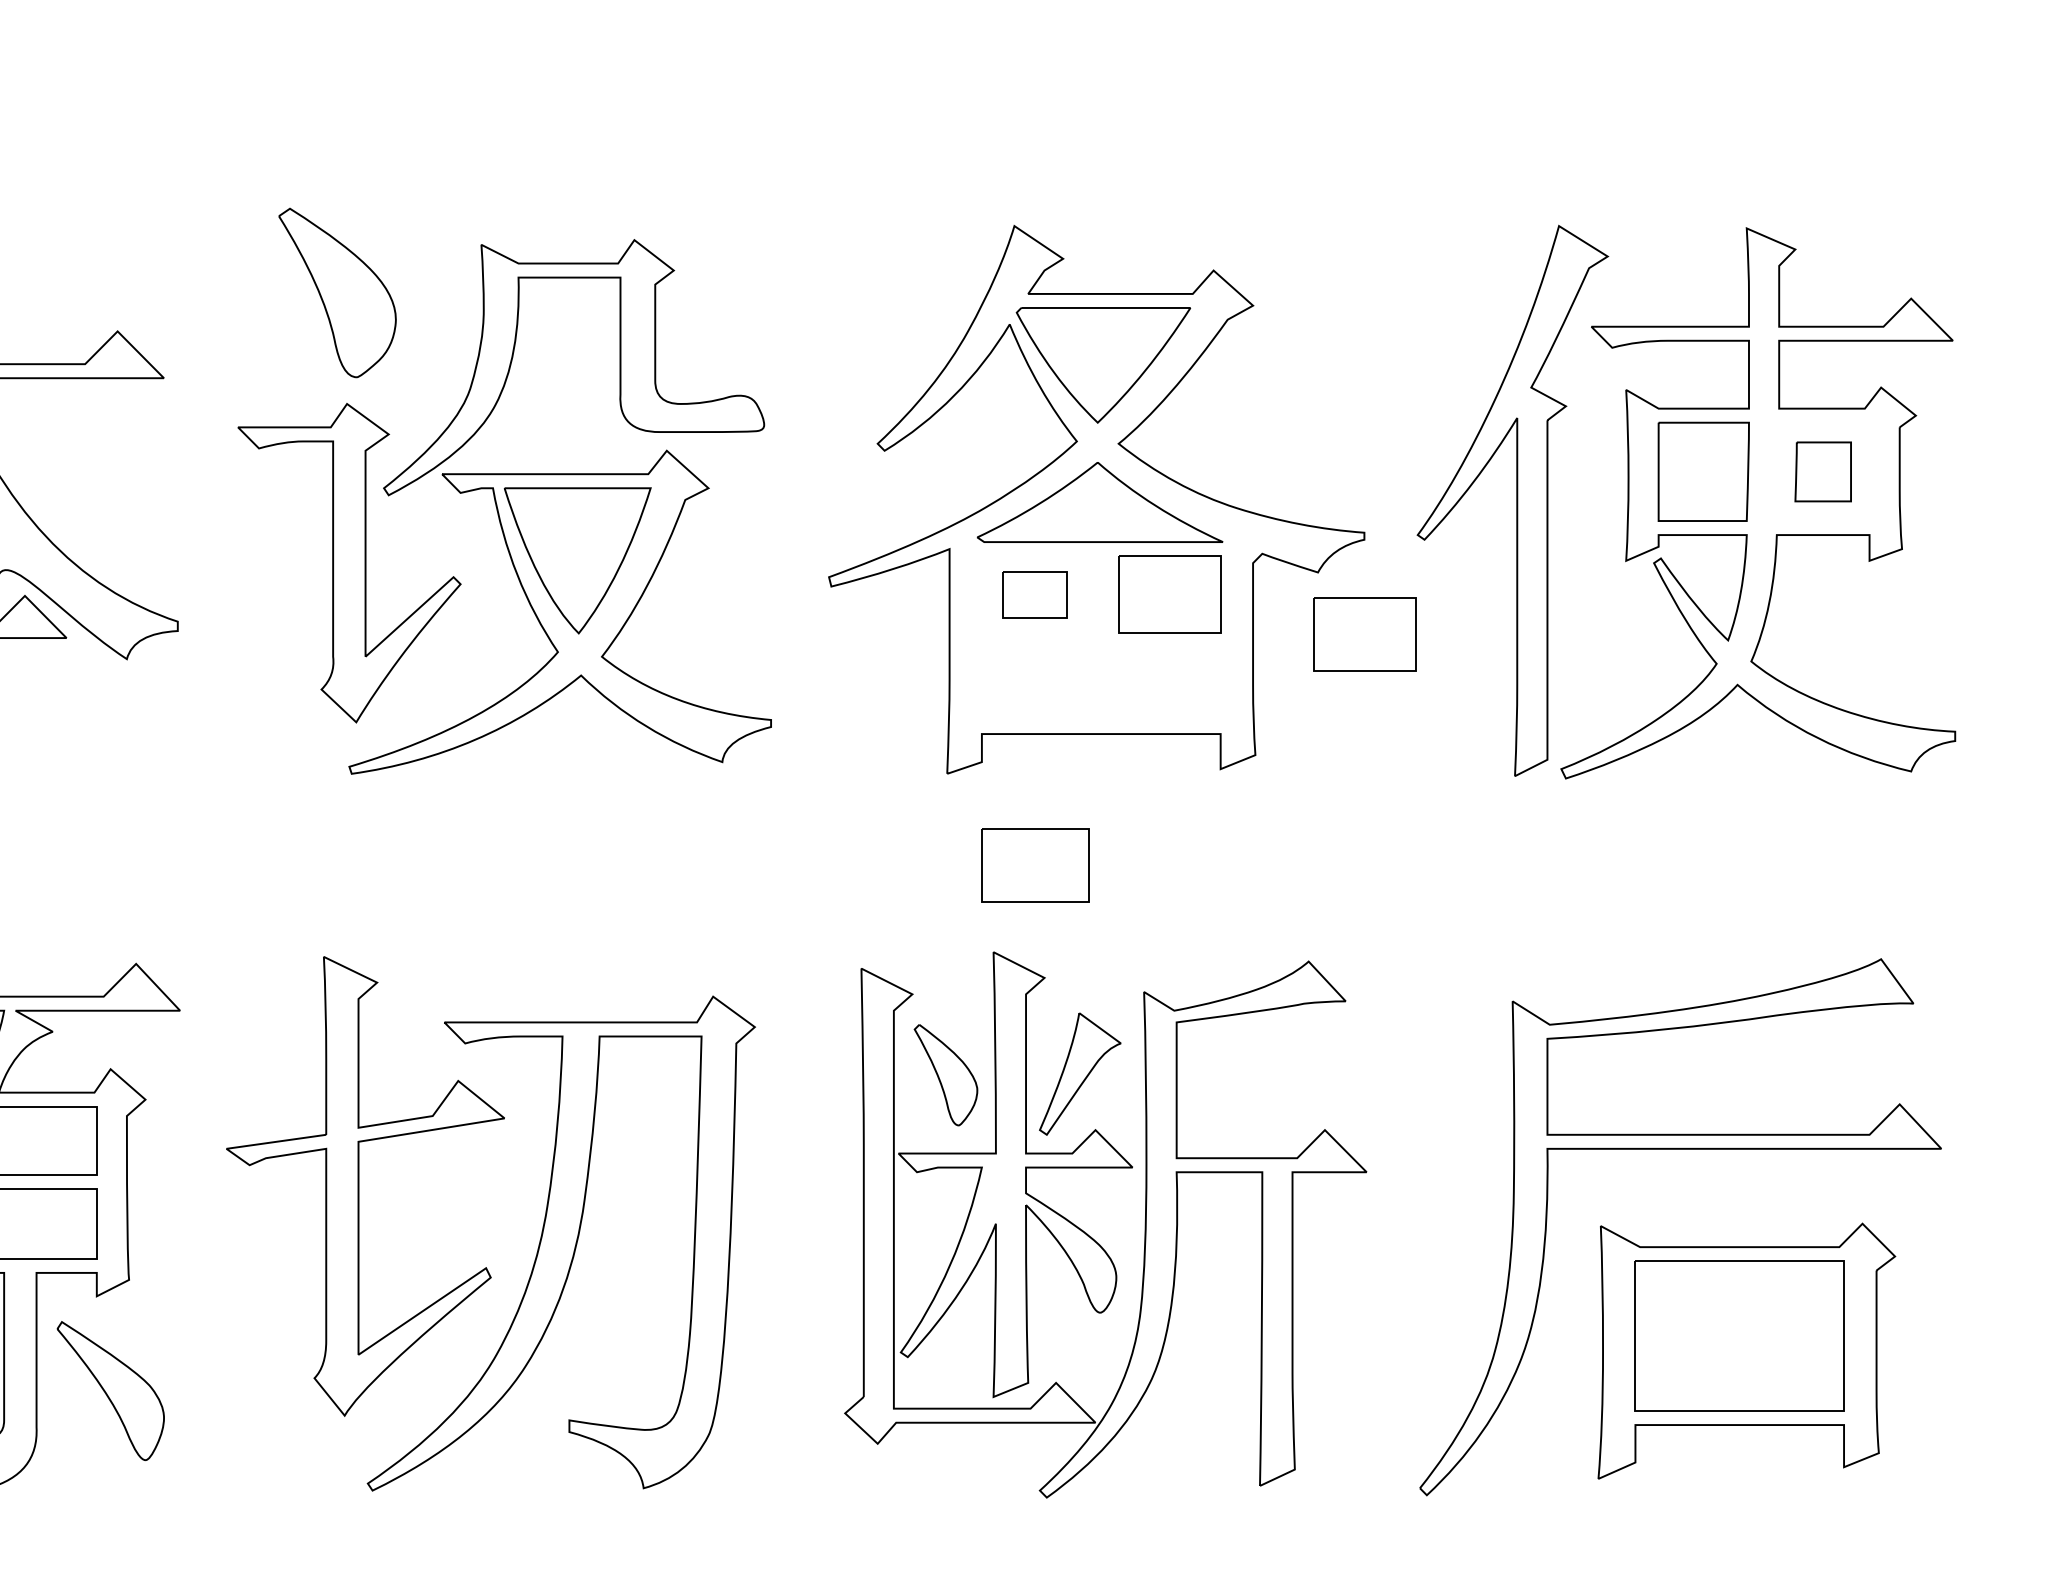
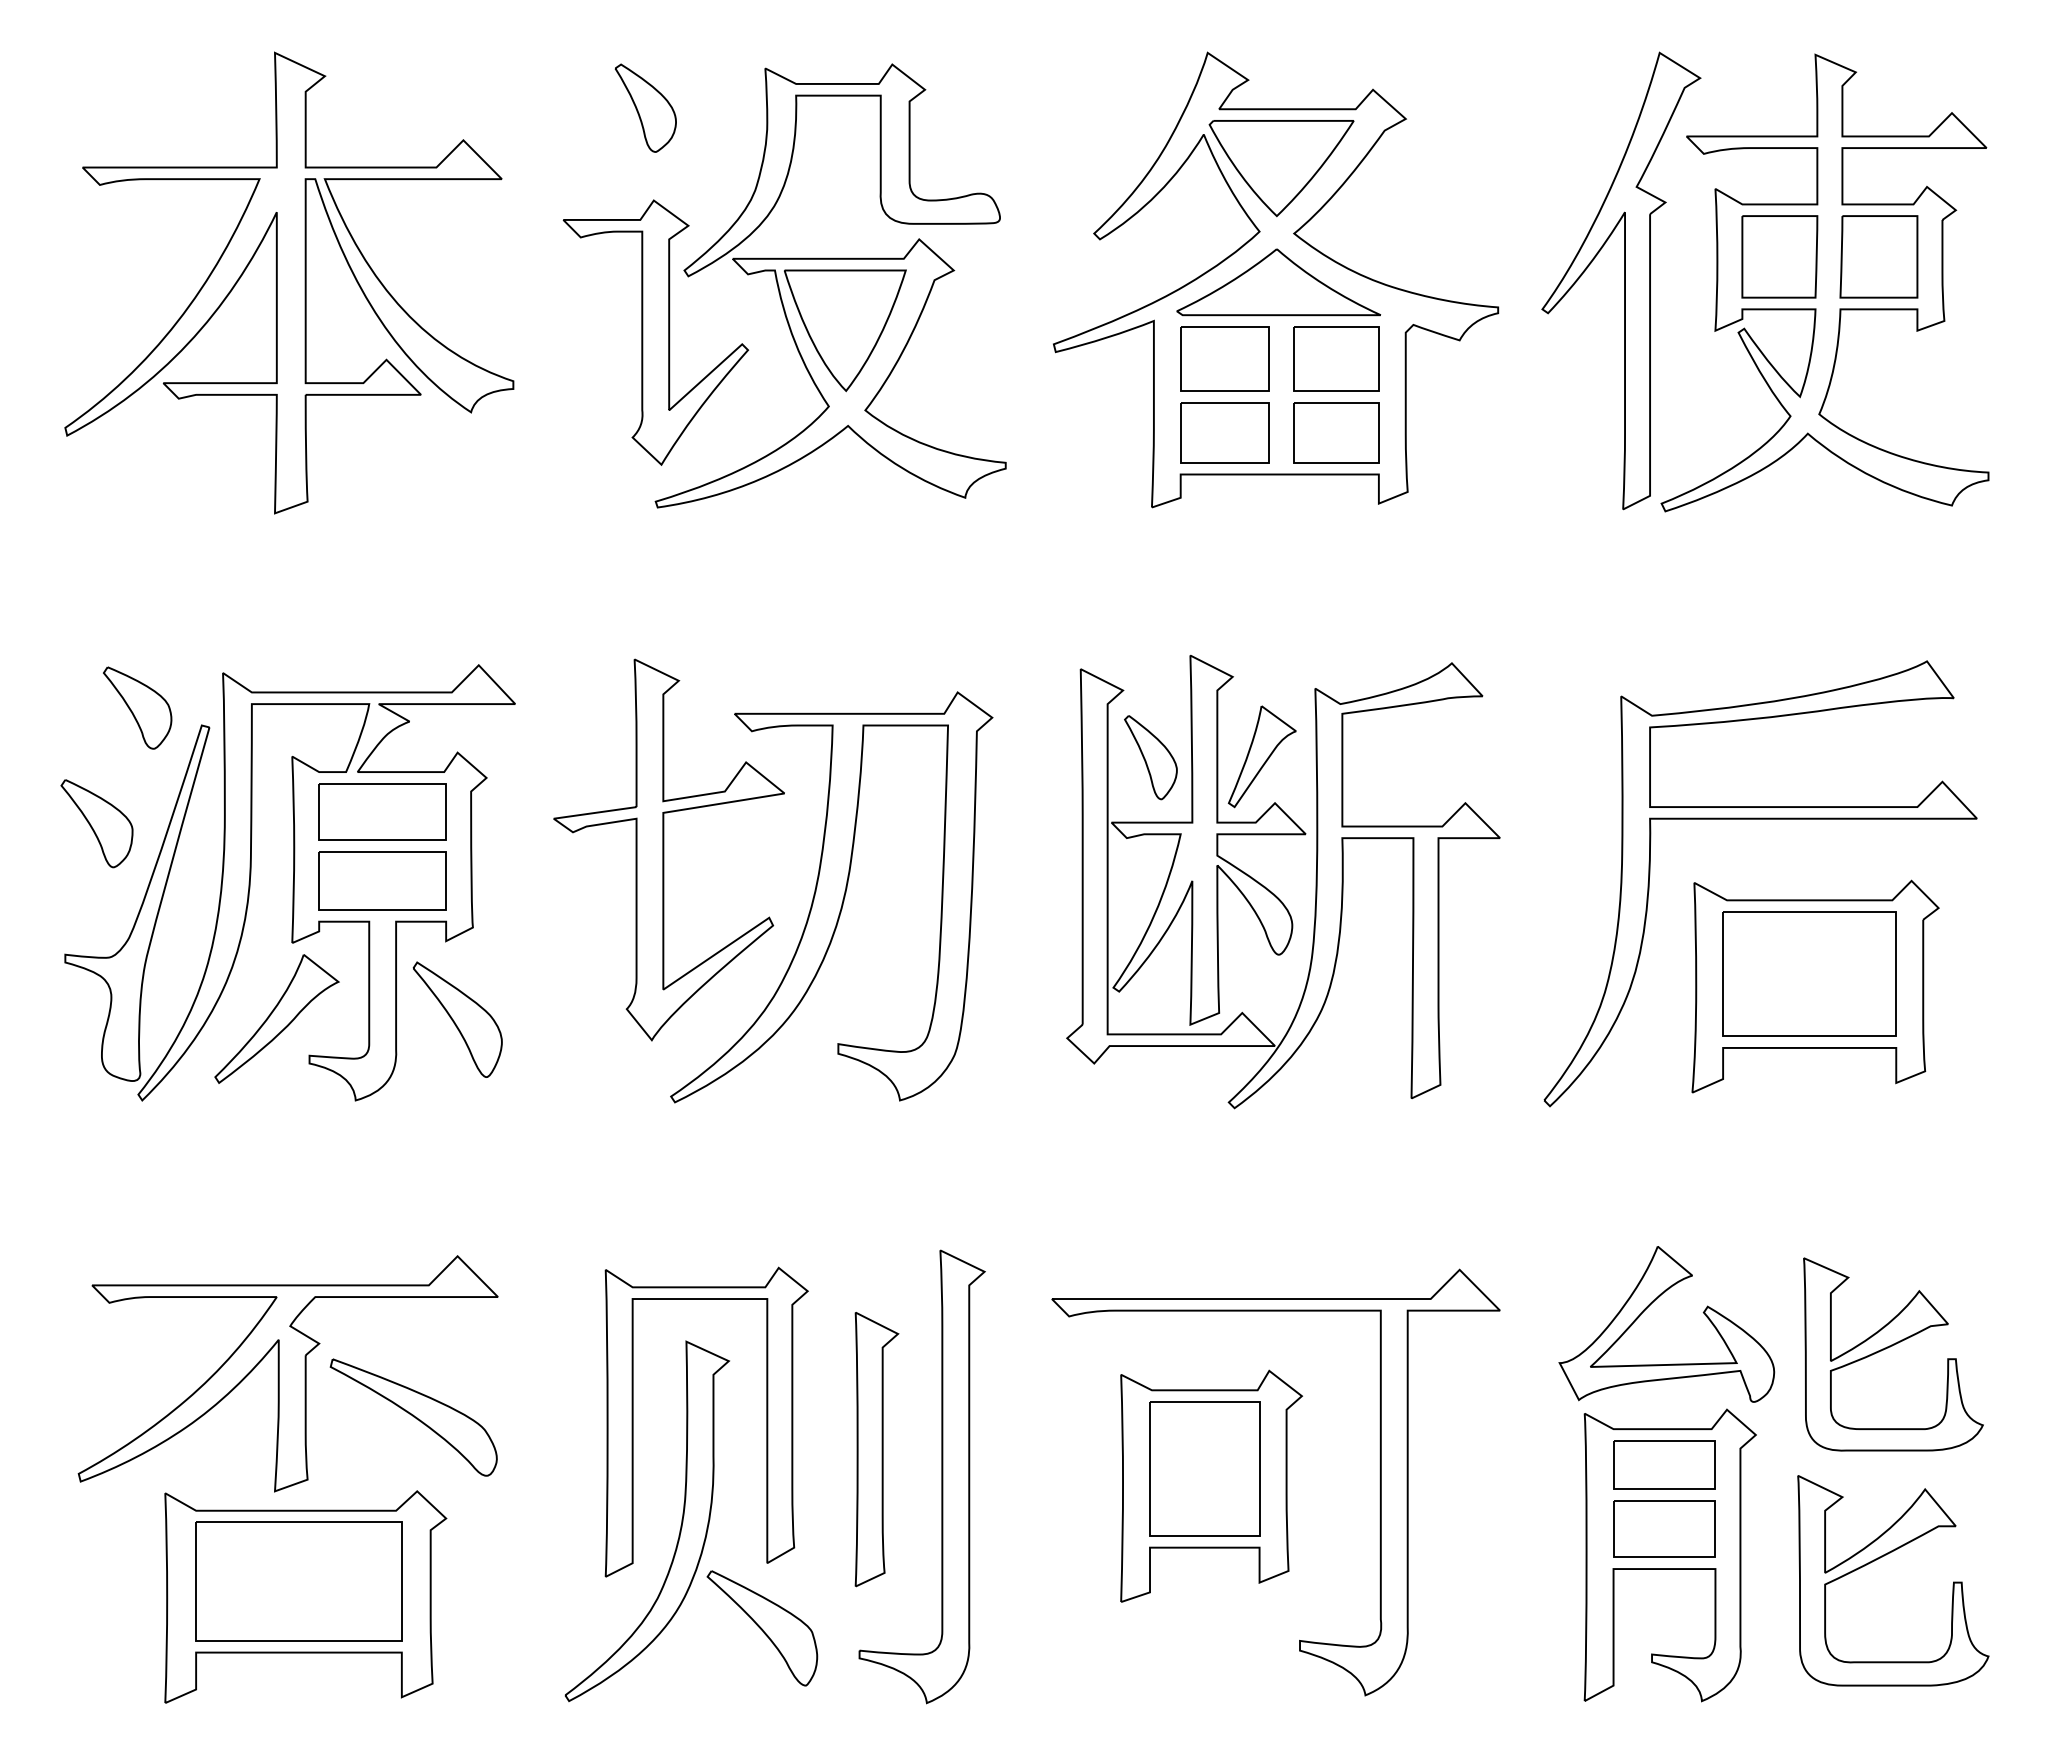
part: (337, 291) -> (645, 107), size x0.62
part: (1822, 471) -> (1878, 256), size x1.67
part: (1034, 594) -> (1224, 358), size x1.67
part: (1364, 634) -> (1336, 432), moved
part: (1034, 865) -> (1224, 432), moved

